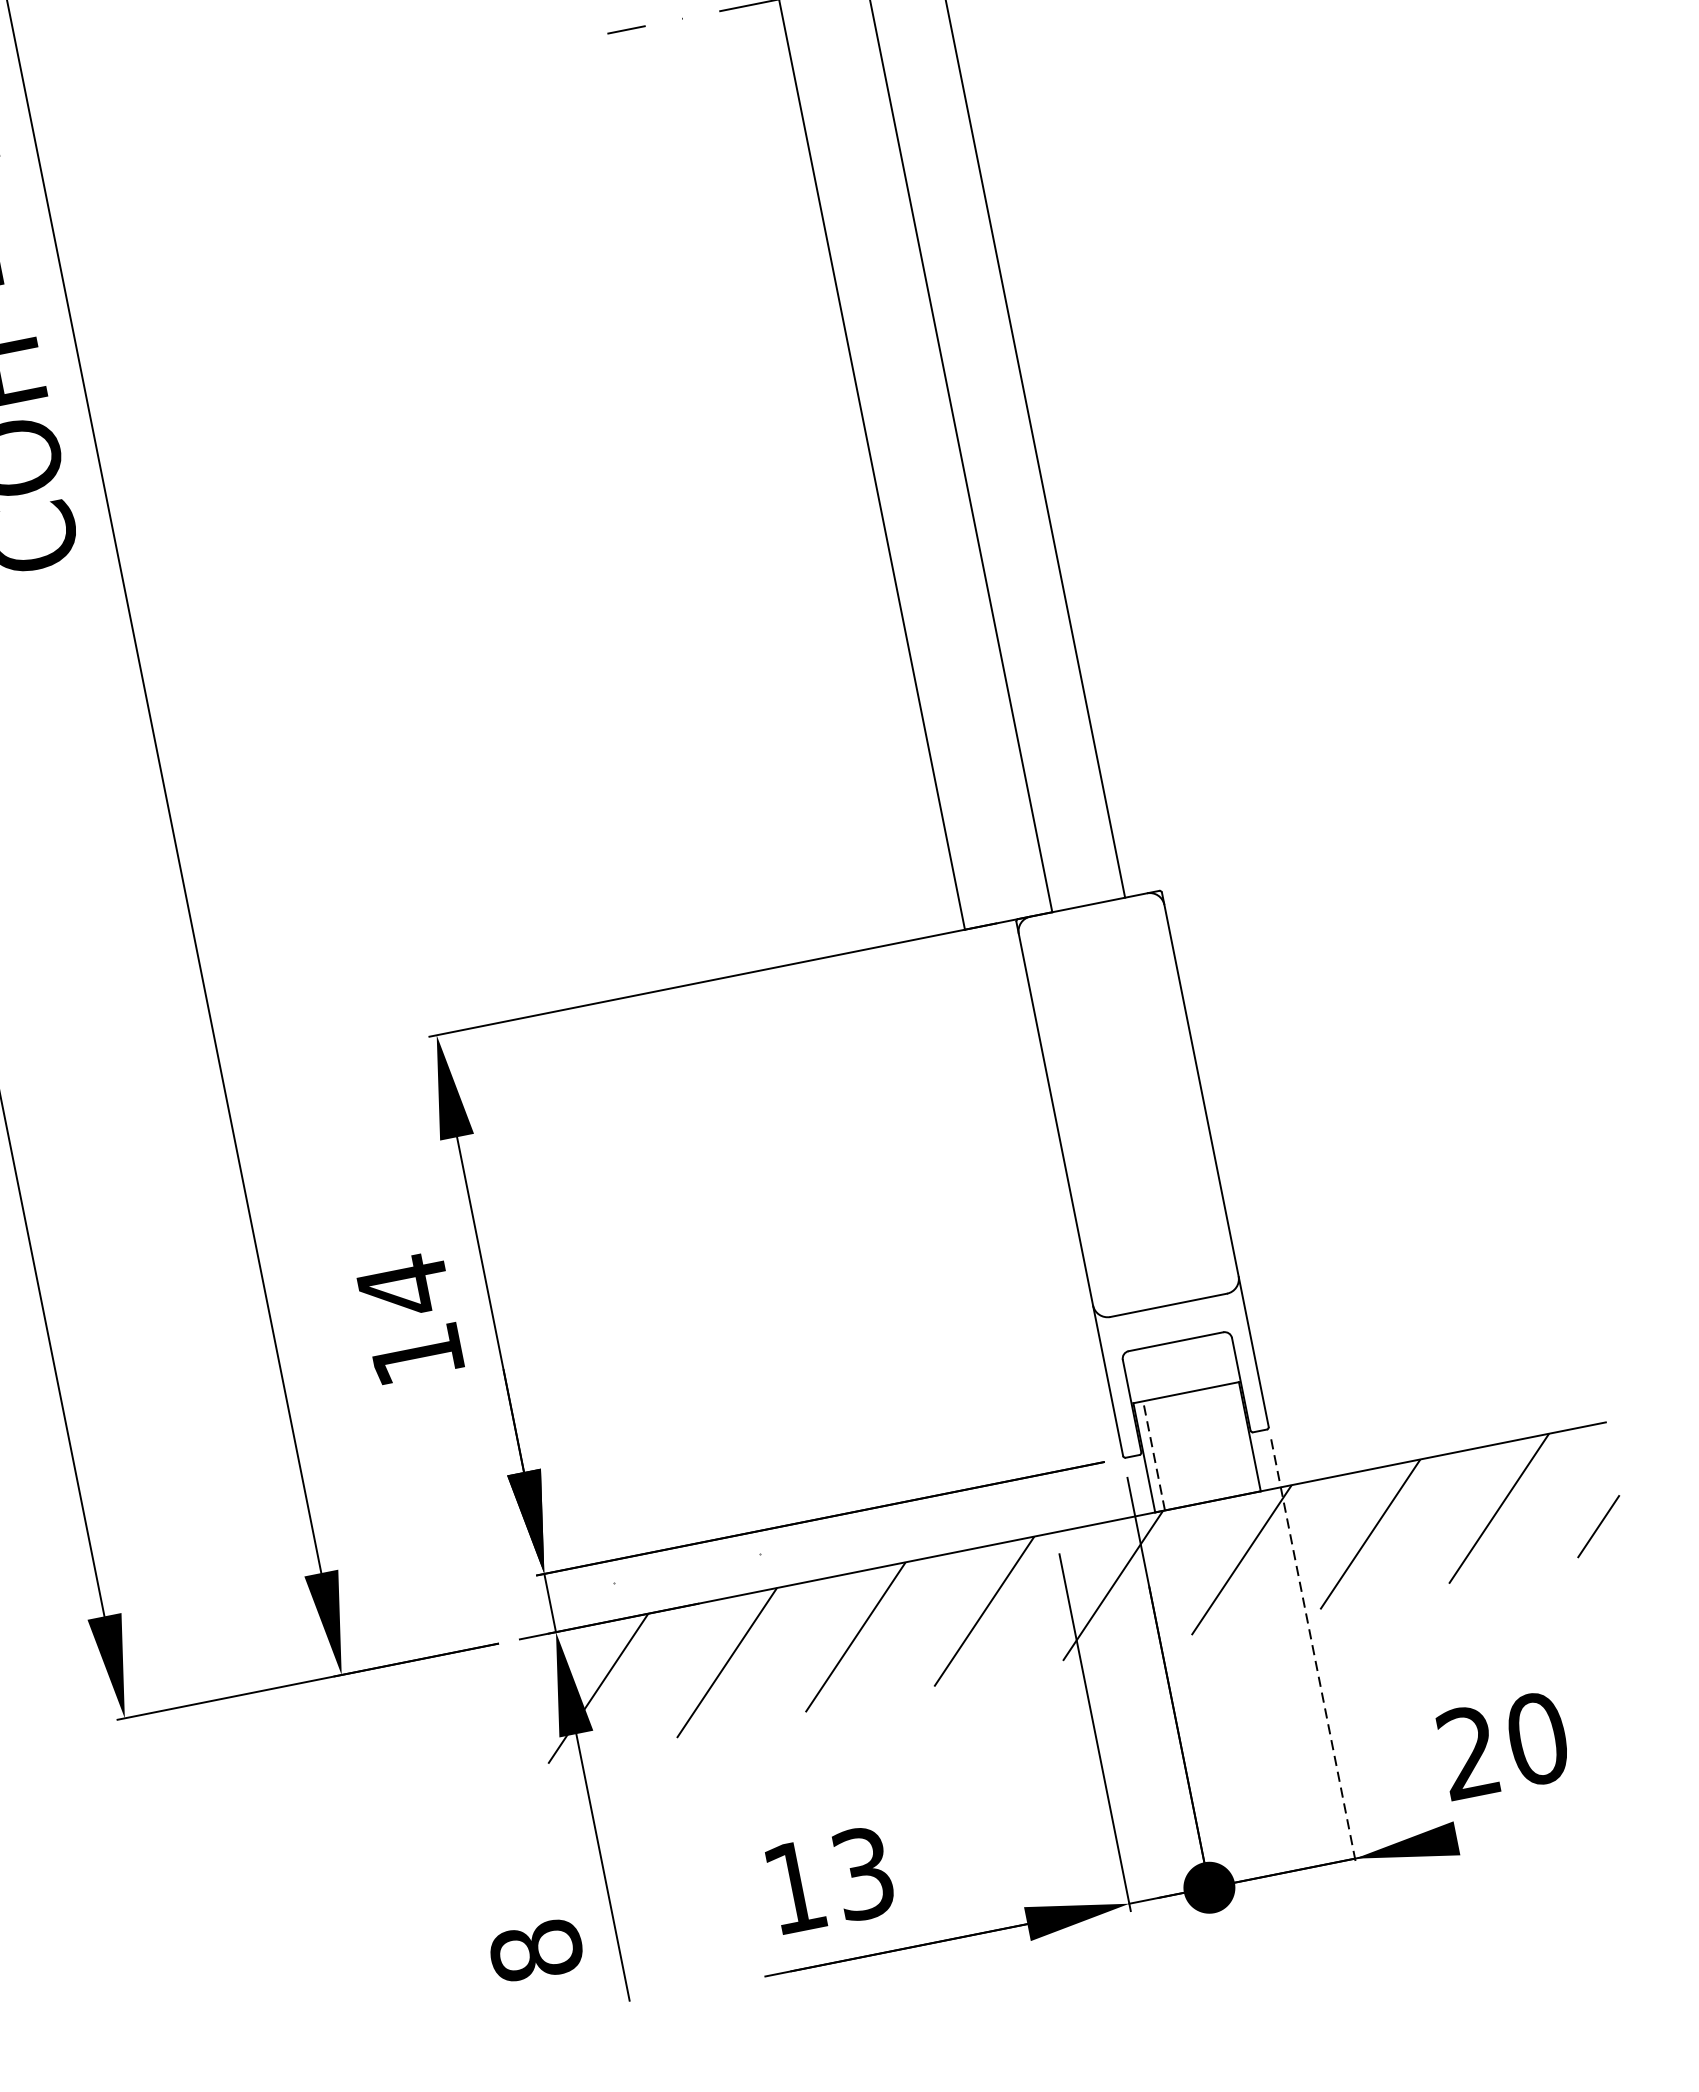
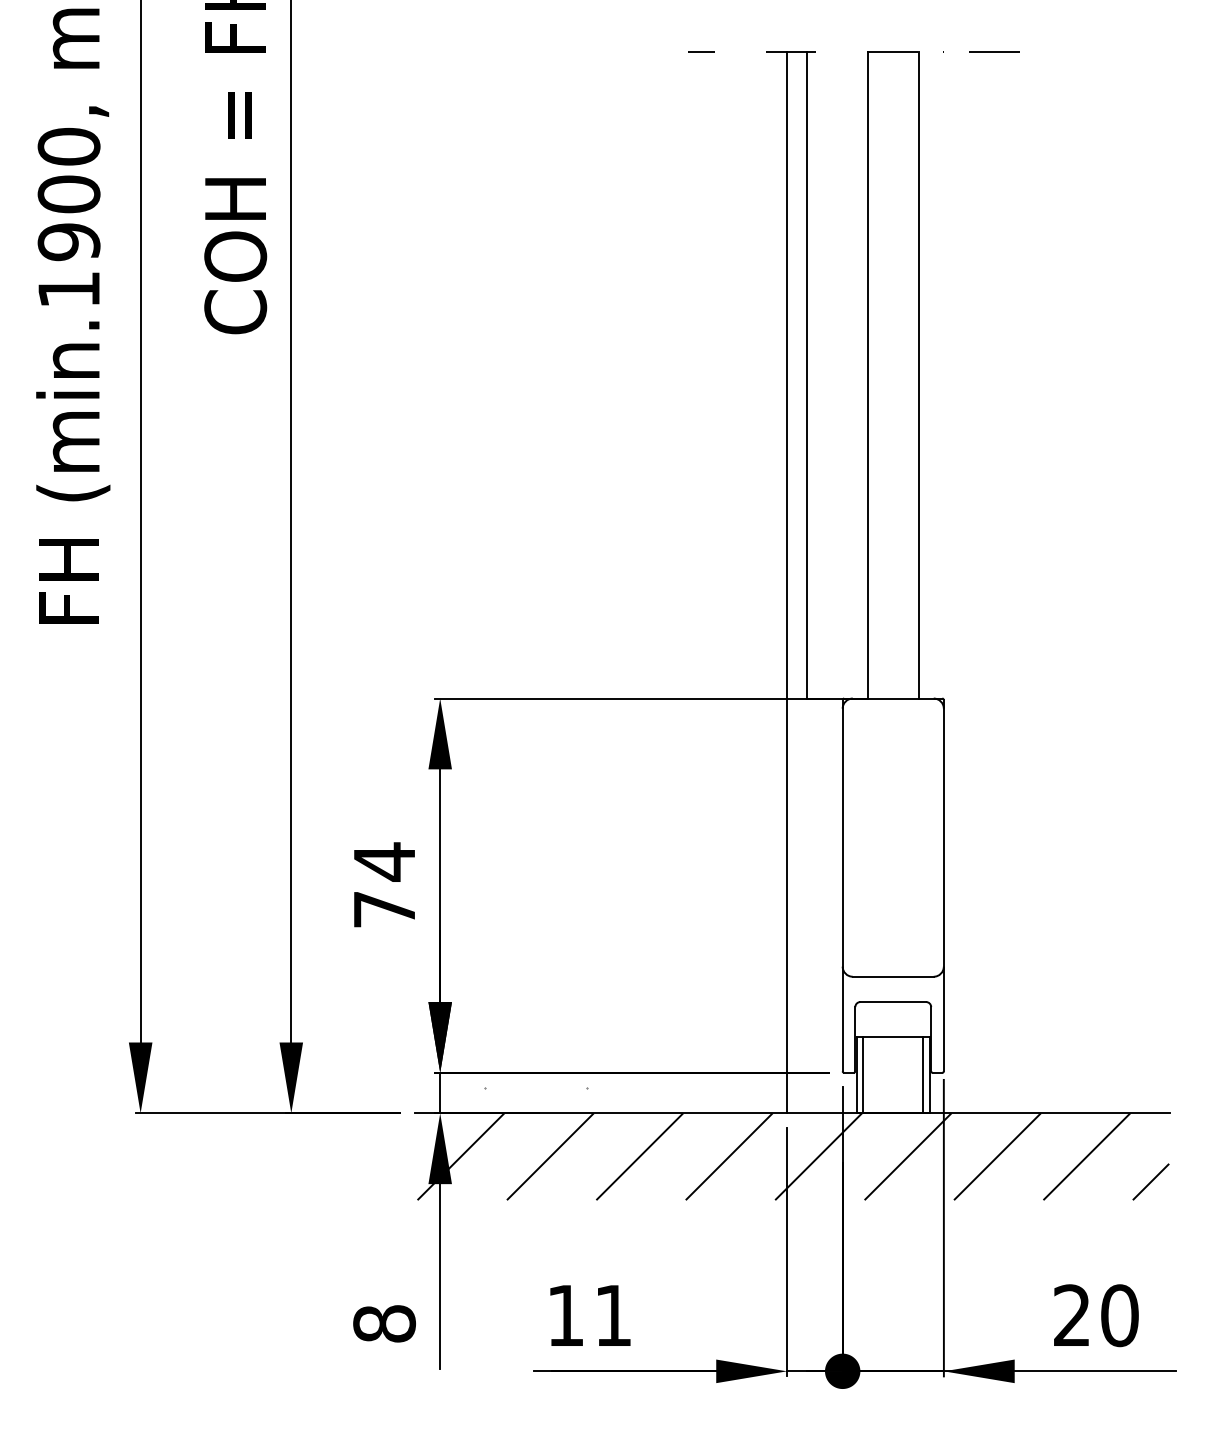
line: (903, 768) -> (787, 582), added
text: (417, 1354) -> (384, 909), 14 -> 74
line: (1240, 1438) -> (923, 1075), added
line: (1154, 1456) -> (863, 1075), dashed -> solid
line: (1313, 1653) -> (943, 1228), dashed -> solid
text: (1503, 1745) -> (1096, 1315), moved
line: (1571, 1815) -> (1094, 1371), added
text: (863, 1873) -> (613, 1315), 13 -> 11

